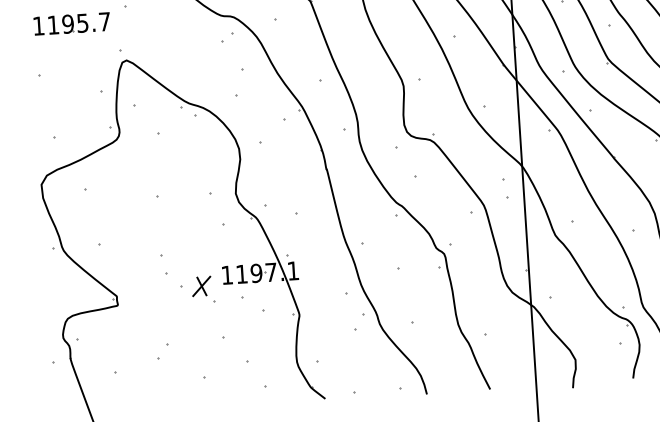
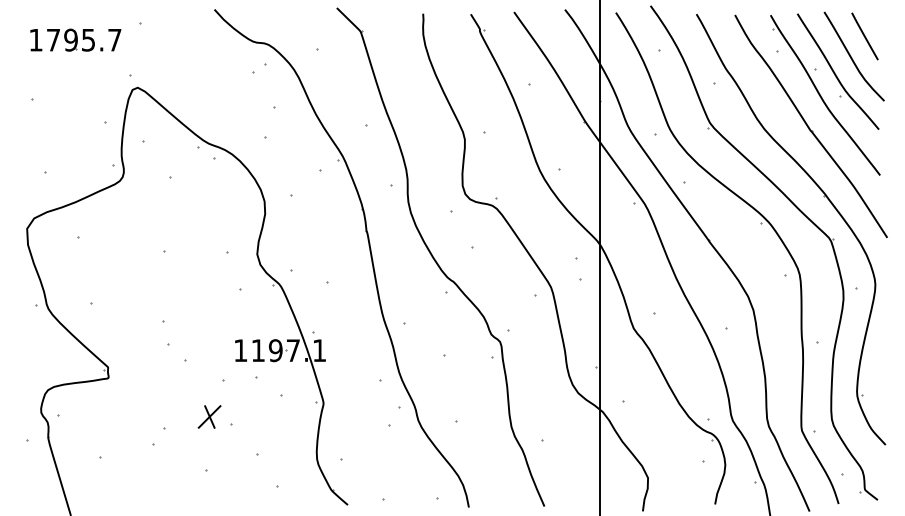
text: (53, 25) -> (53, 40), 1195.7 -> 1795.7
part: (201, 286) -> (209, 416), moved

